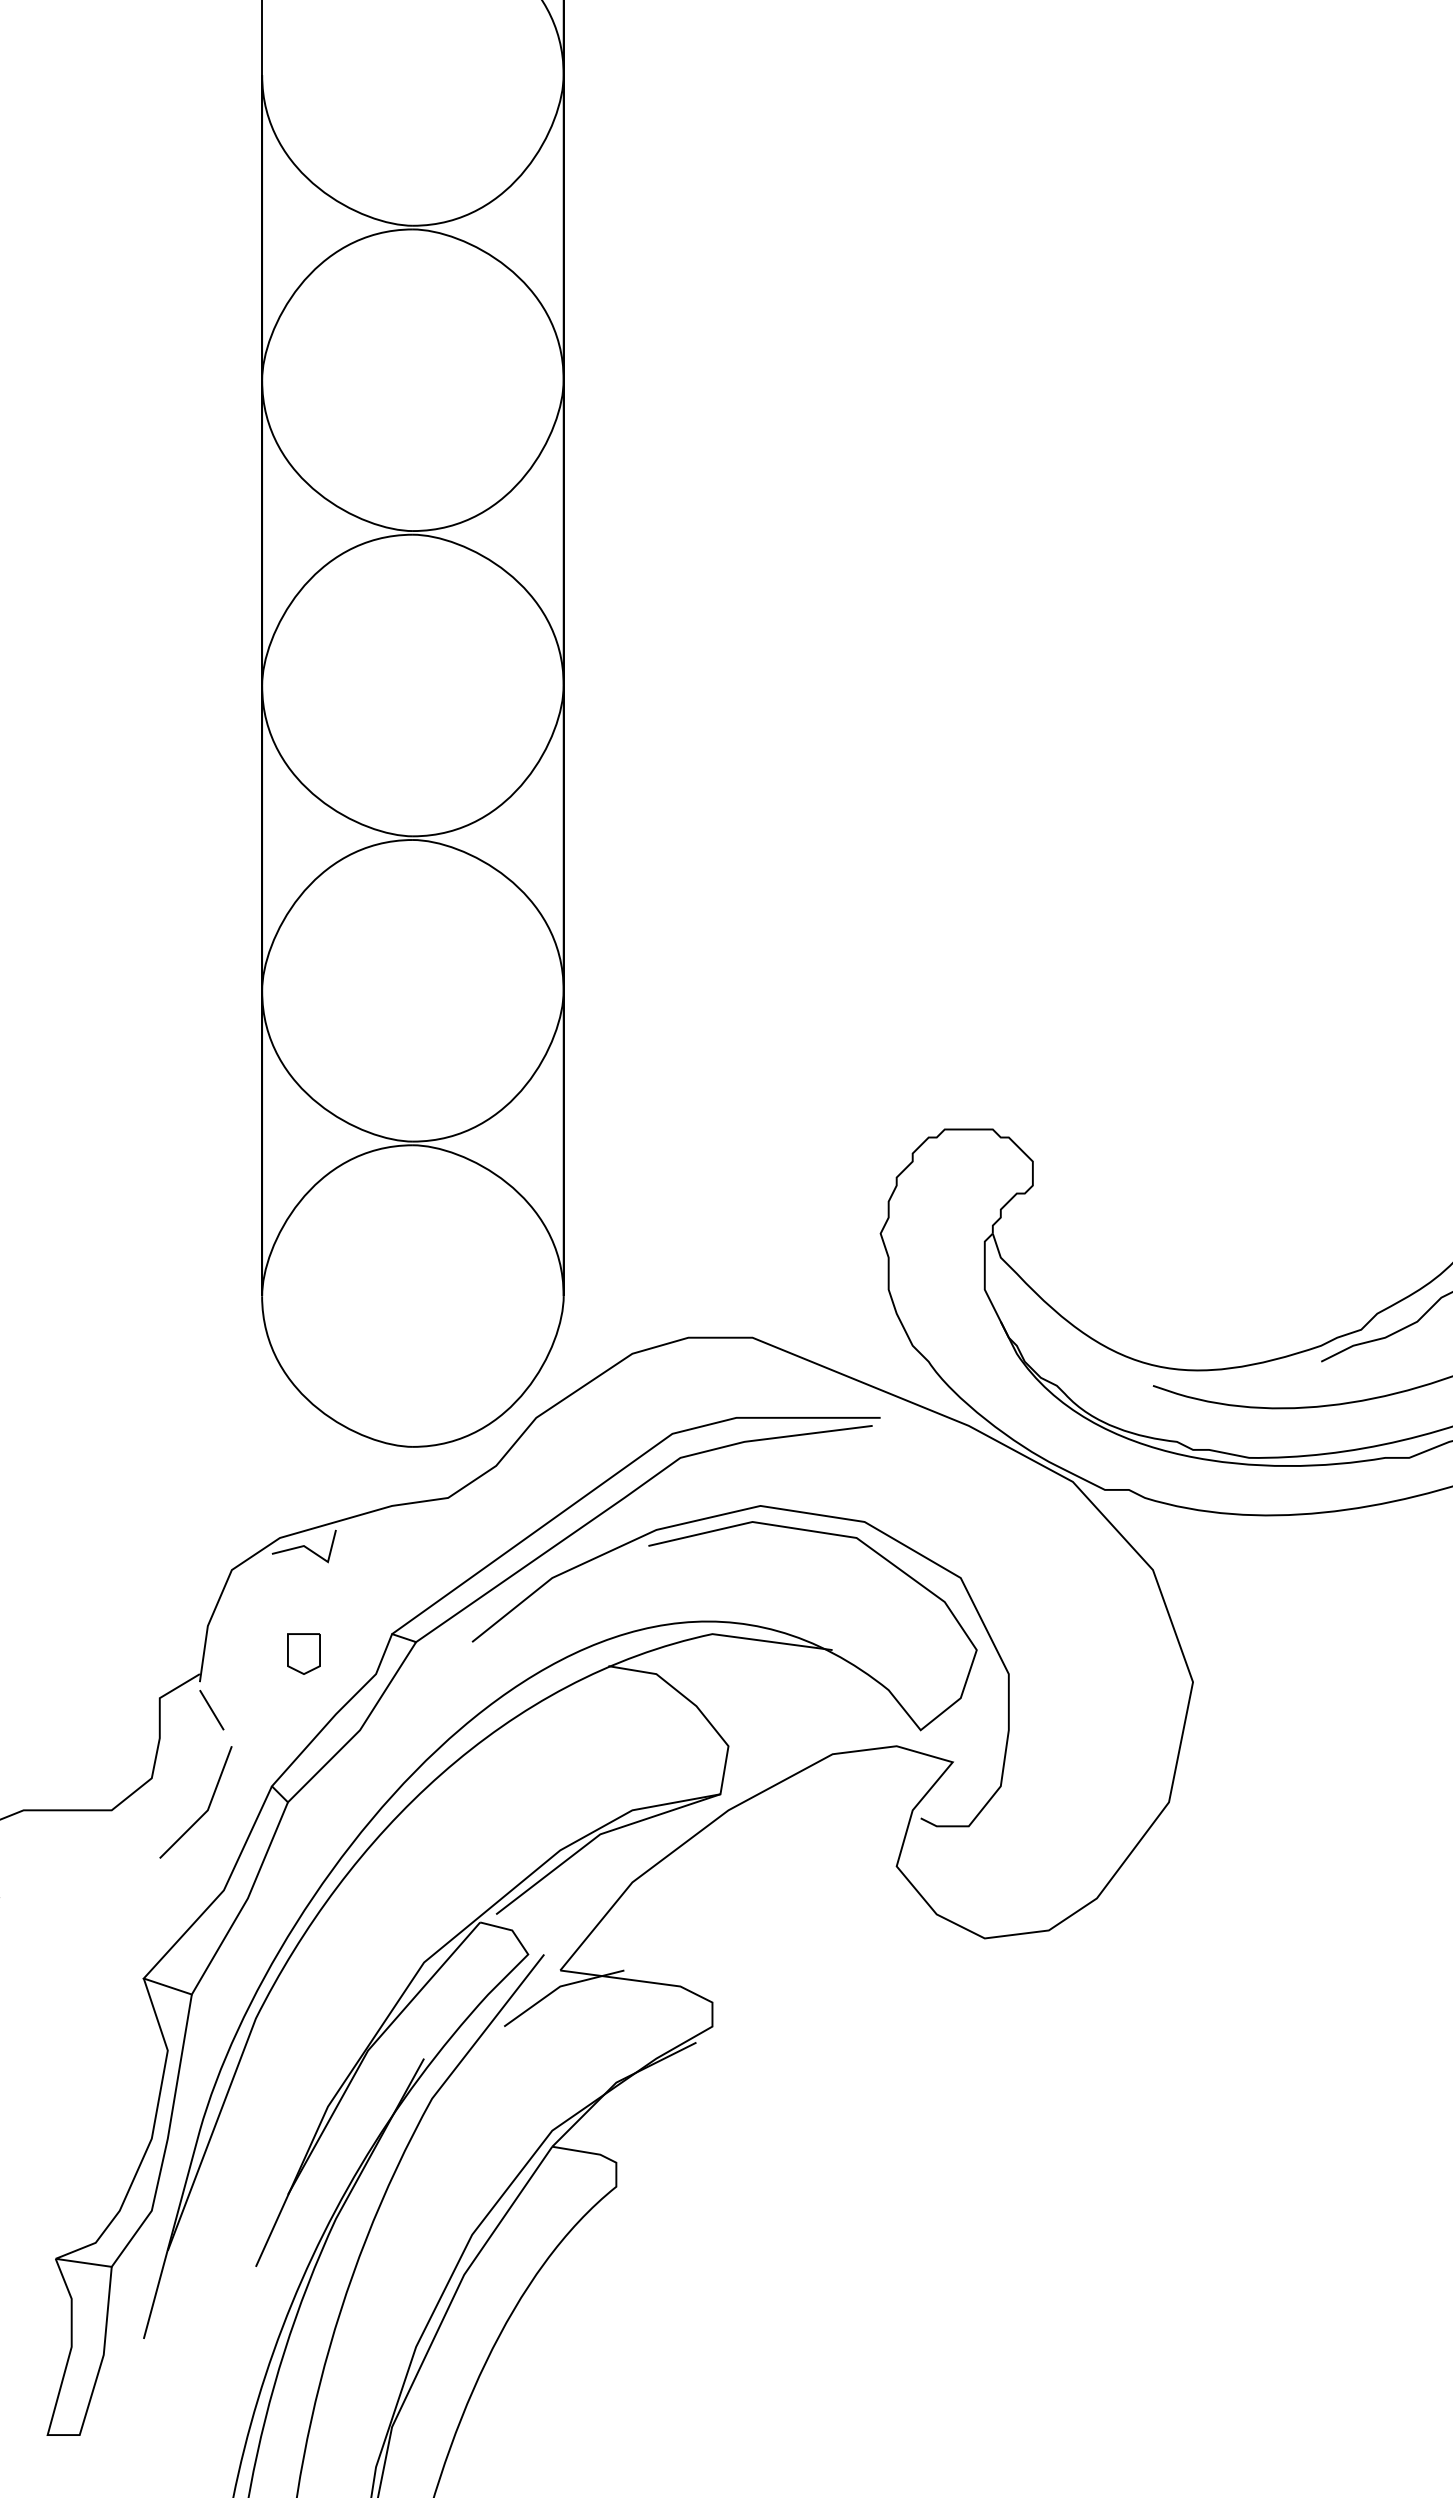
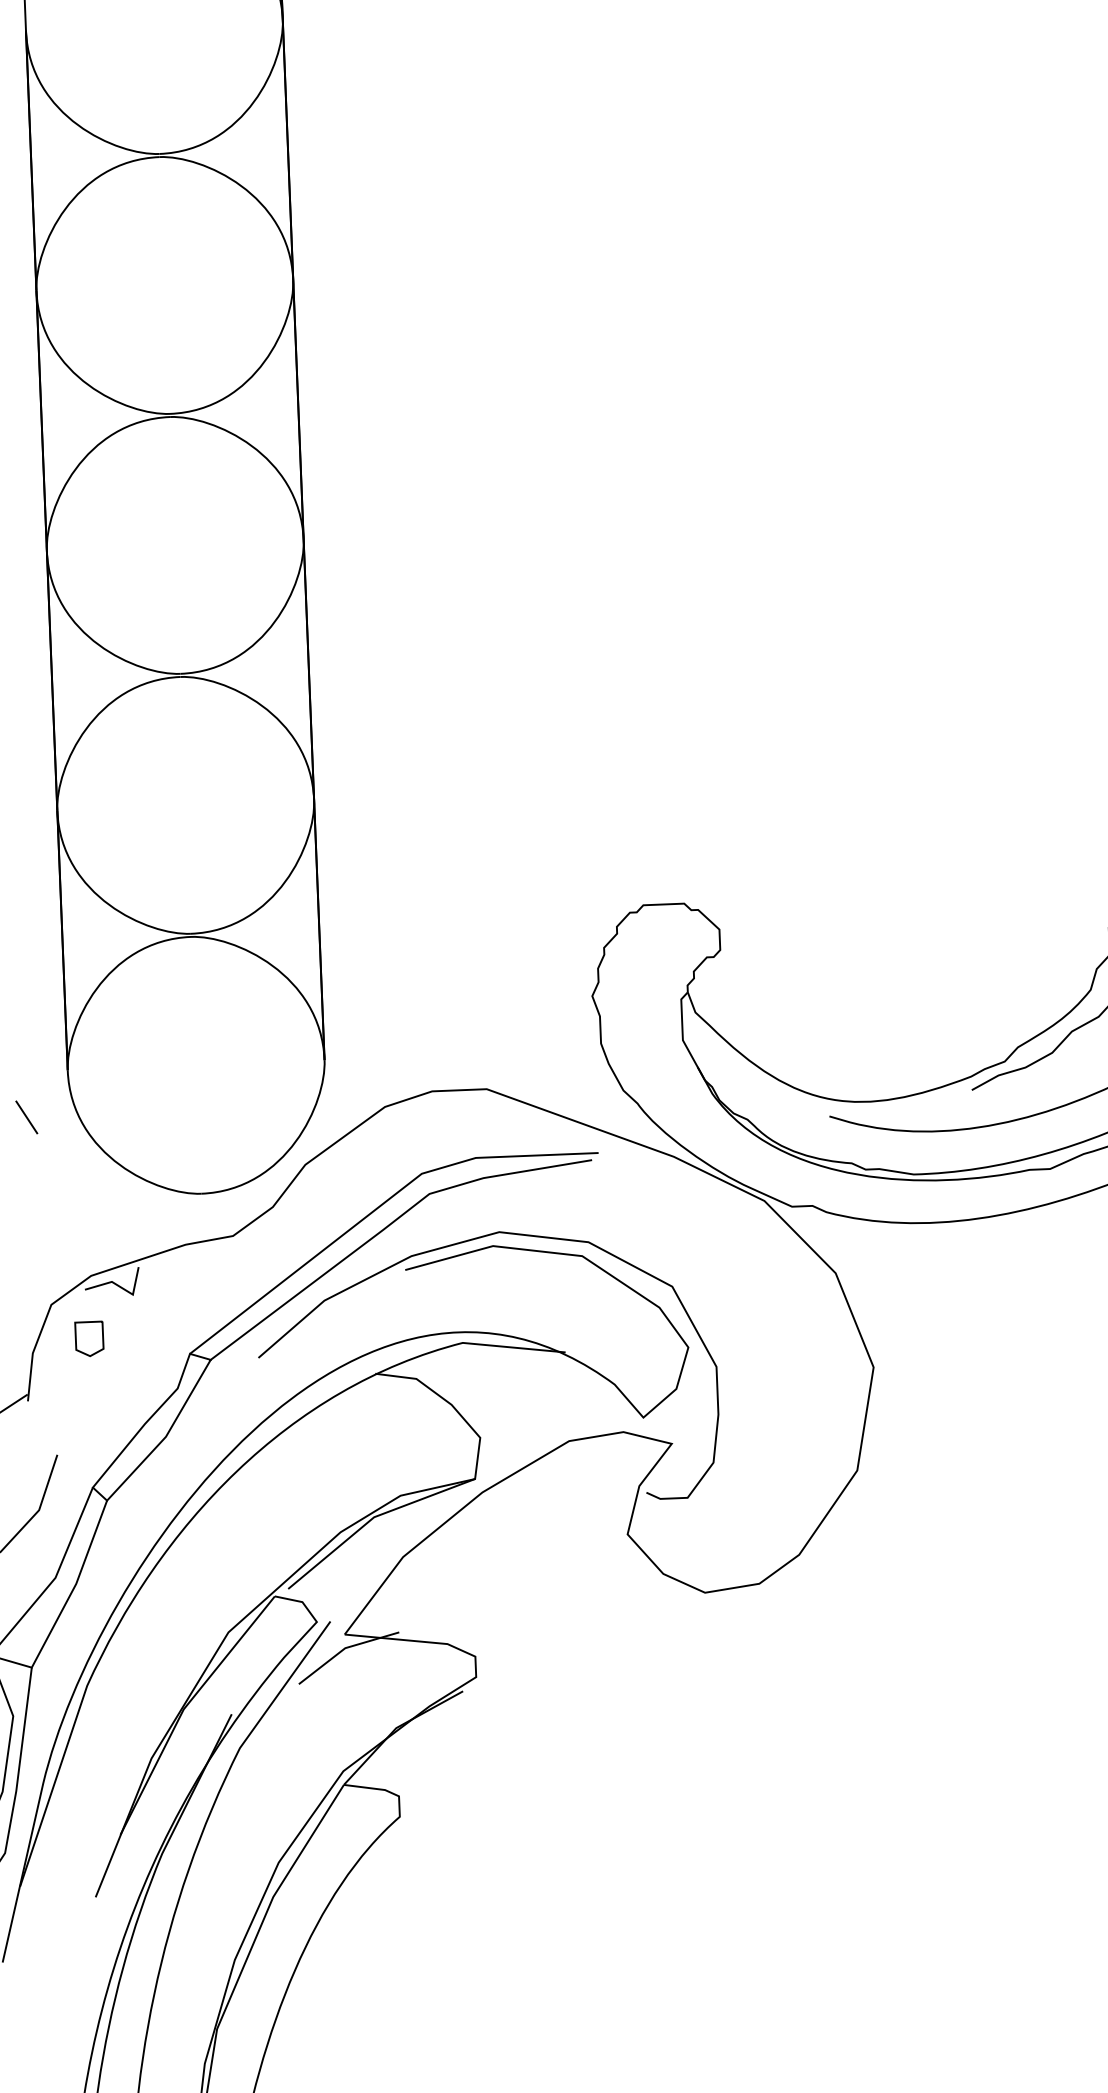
part: (303, 1653) -> (89, 1338), moved
line: (211, 1710) -> (26, 1117), moved

